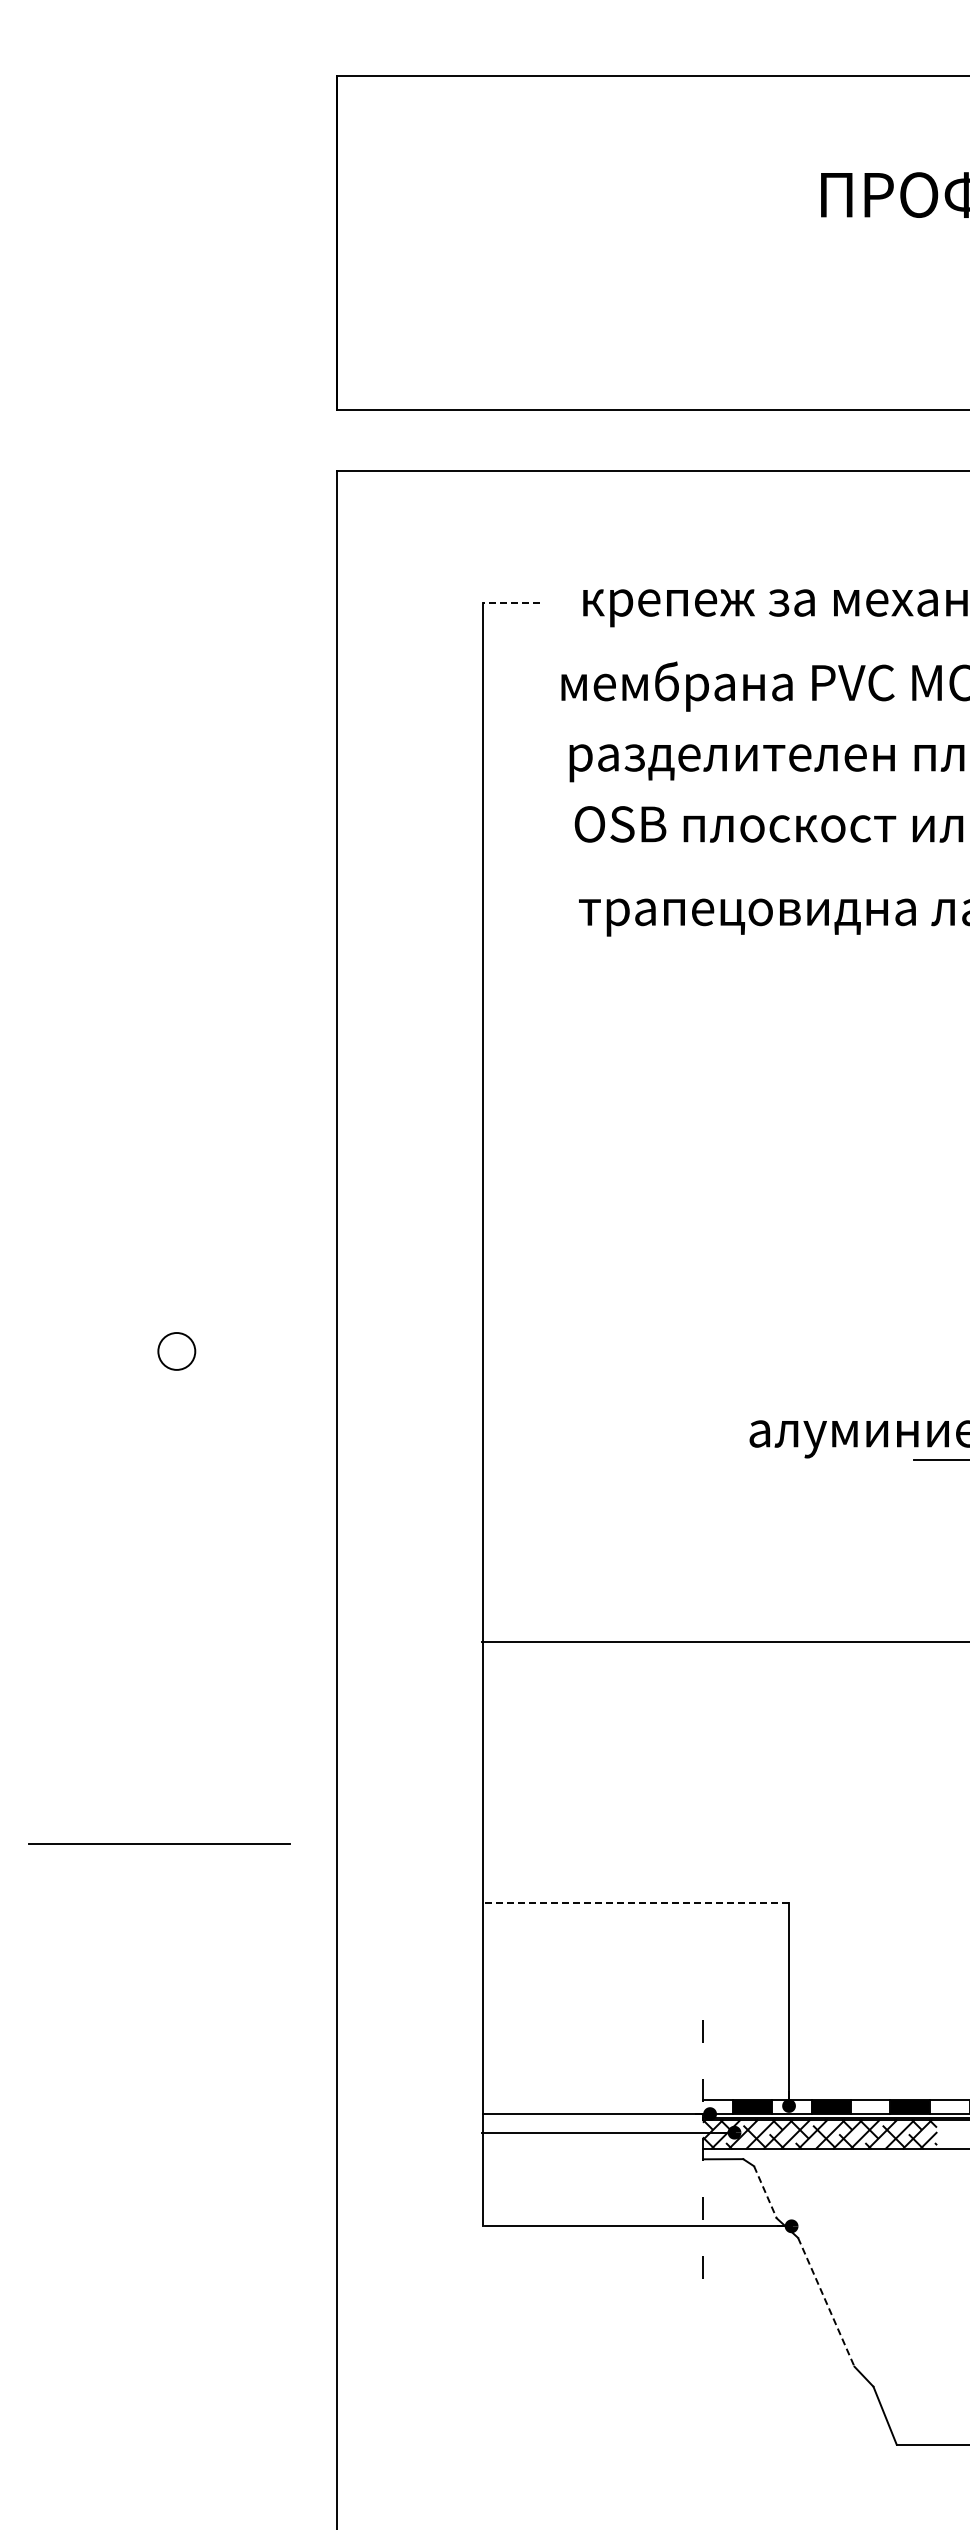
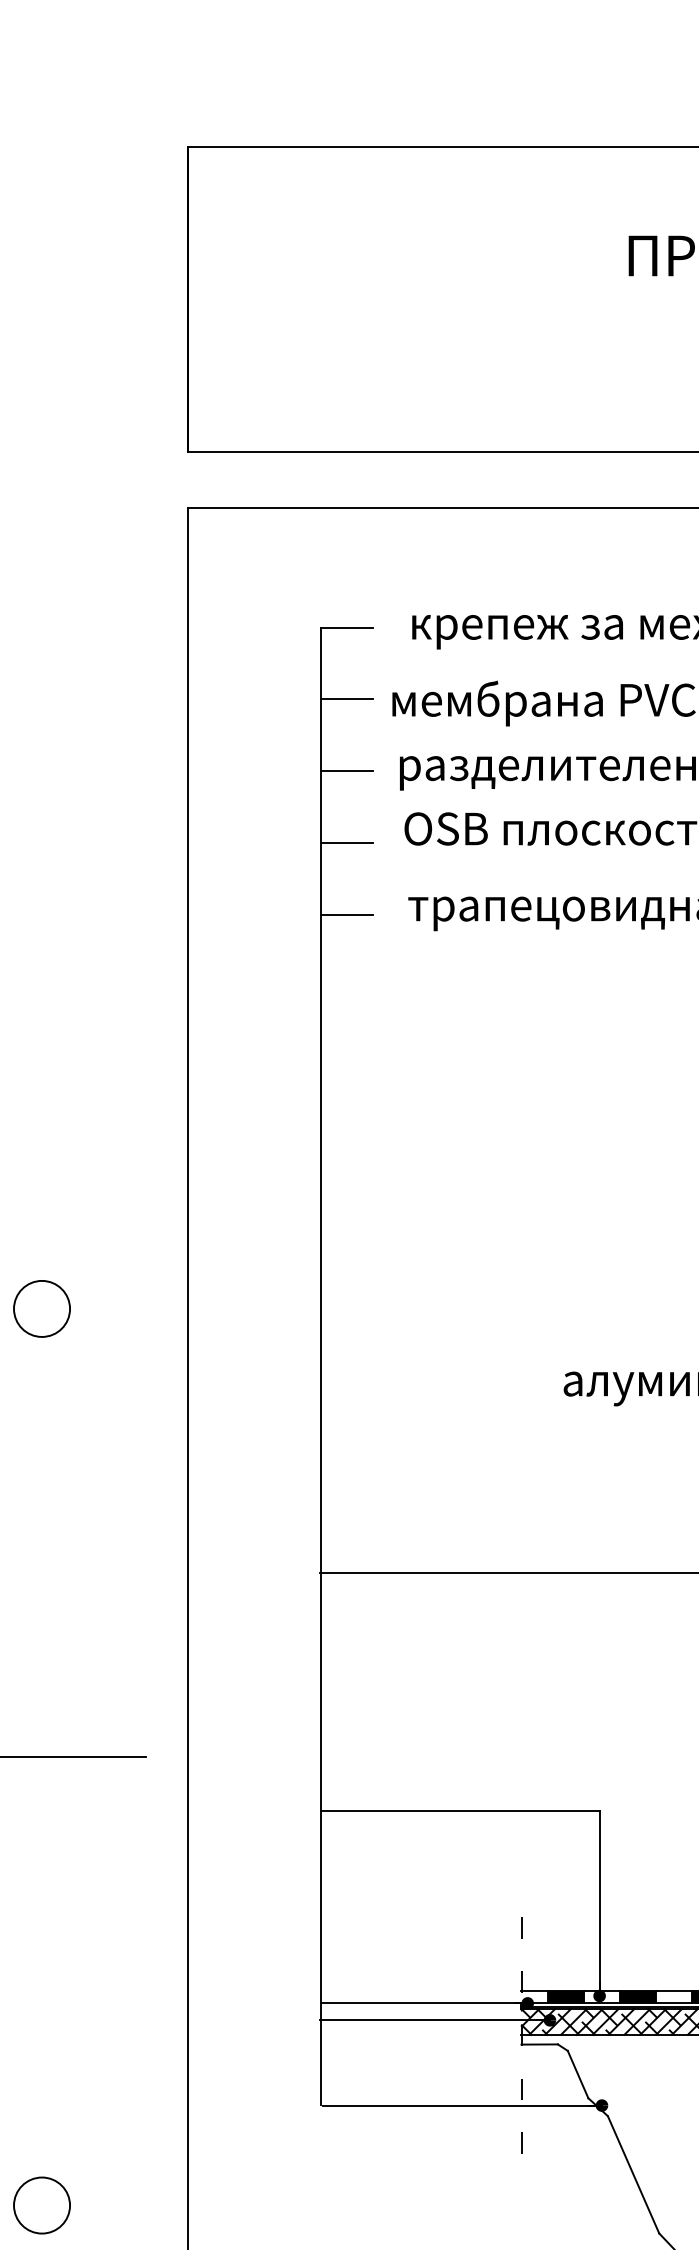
line: (511, 603) -> (346, 627), dashed -> solid
line: (511, 682) -> (346, 699), added
line: (511, 760) -> (346, 770), added
line: (511, 839) -> (346, 842), added
line: (511, 918) -> (346, 914), added
circle: (176, 1351) -> (41, 1308), size x1.67
line: (636, 1902) -> (460, 1810), dashed -> solid
line: (765, 2192) -> (578, 2074), dashed -> solid
line: (826, 2302) -> (633, 2174), dashed -> solid
circle: (176, 2335) -> (41, 2205), added

